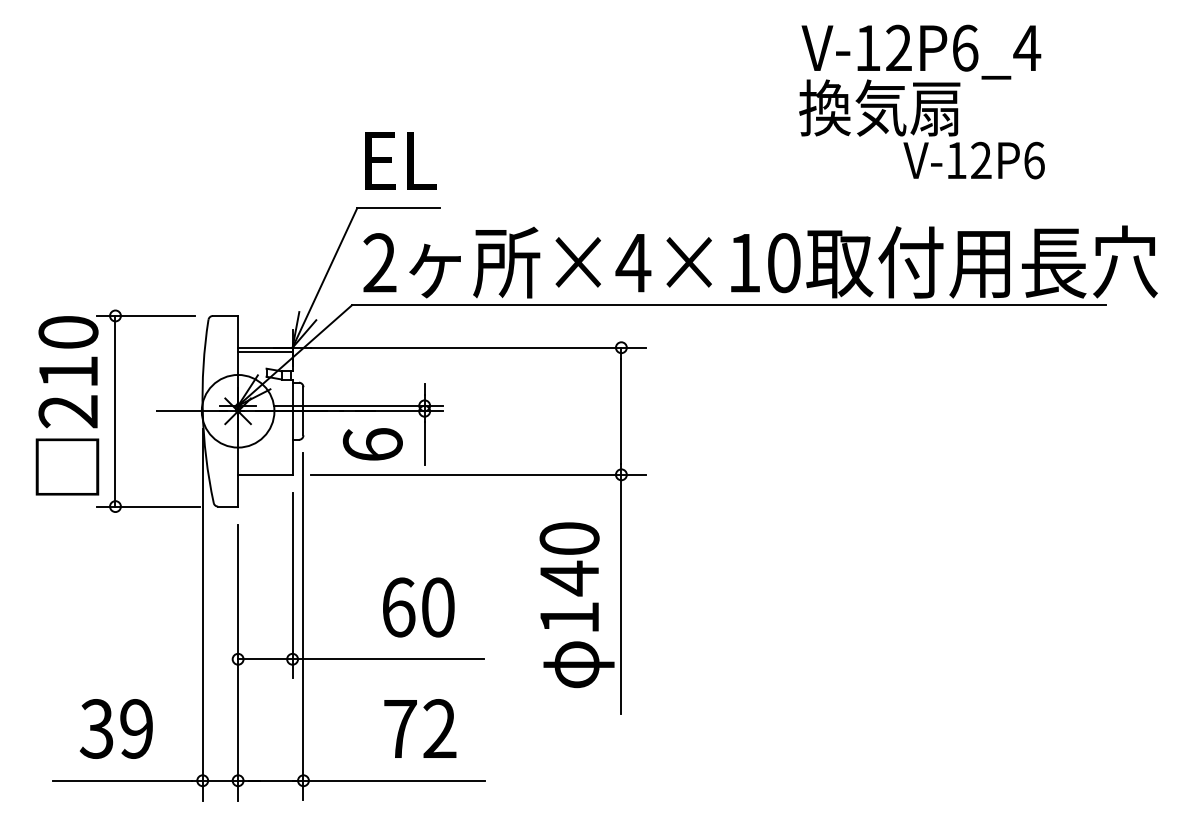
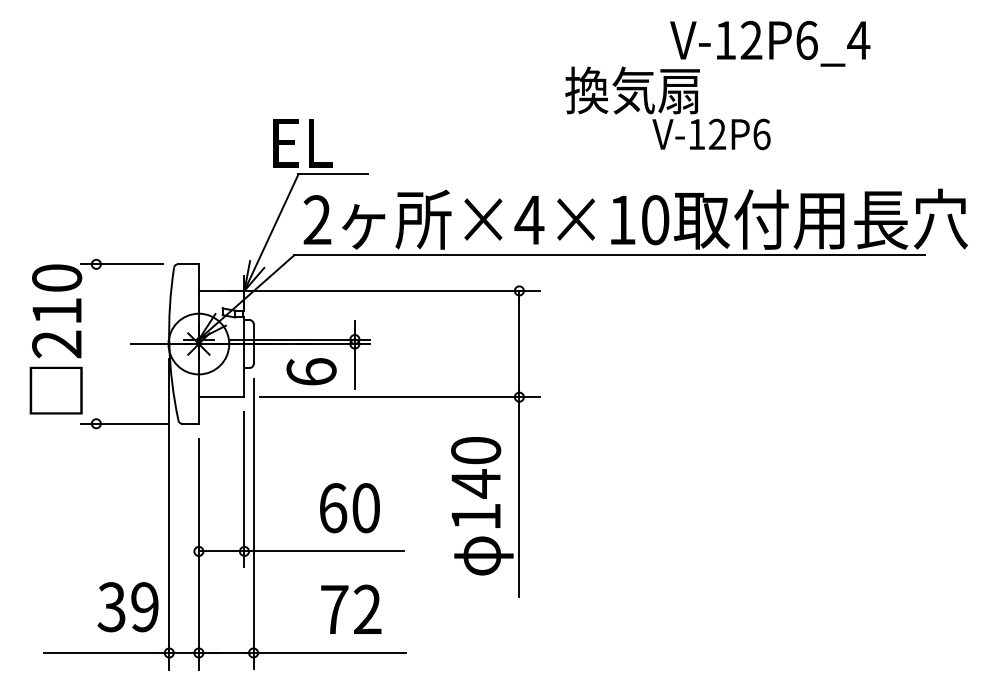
text: (921, 129) -> (667, 108), moved
text: (400, 160) -> (302, 142), moved
line: (265, 352) -> (221, 294), removed
line: (115, 410) -> (96, 343), removed
text: (116, 728) -> (128, 606), moved

